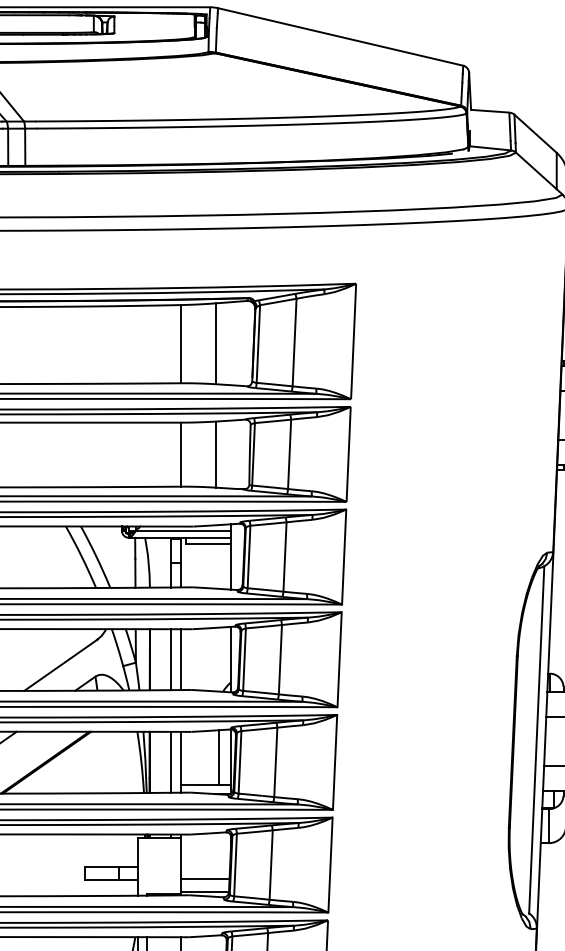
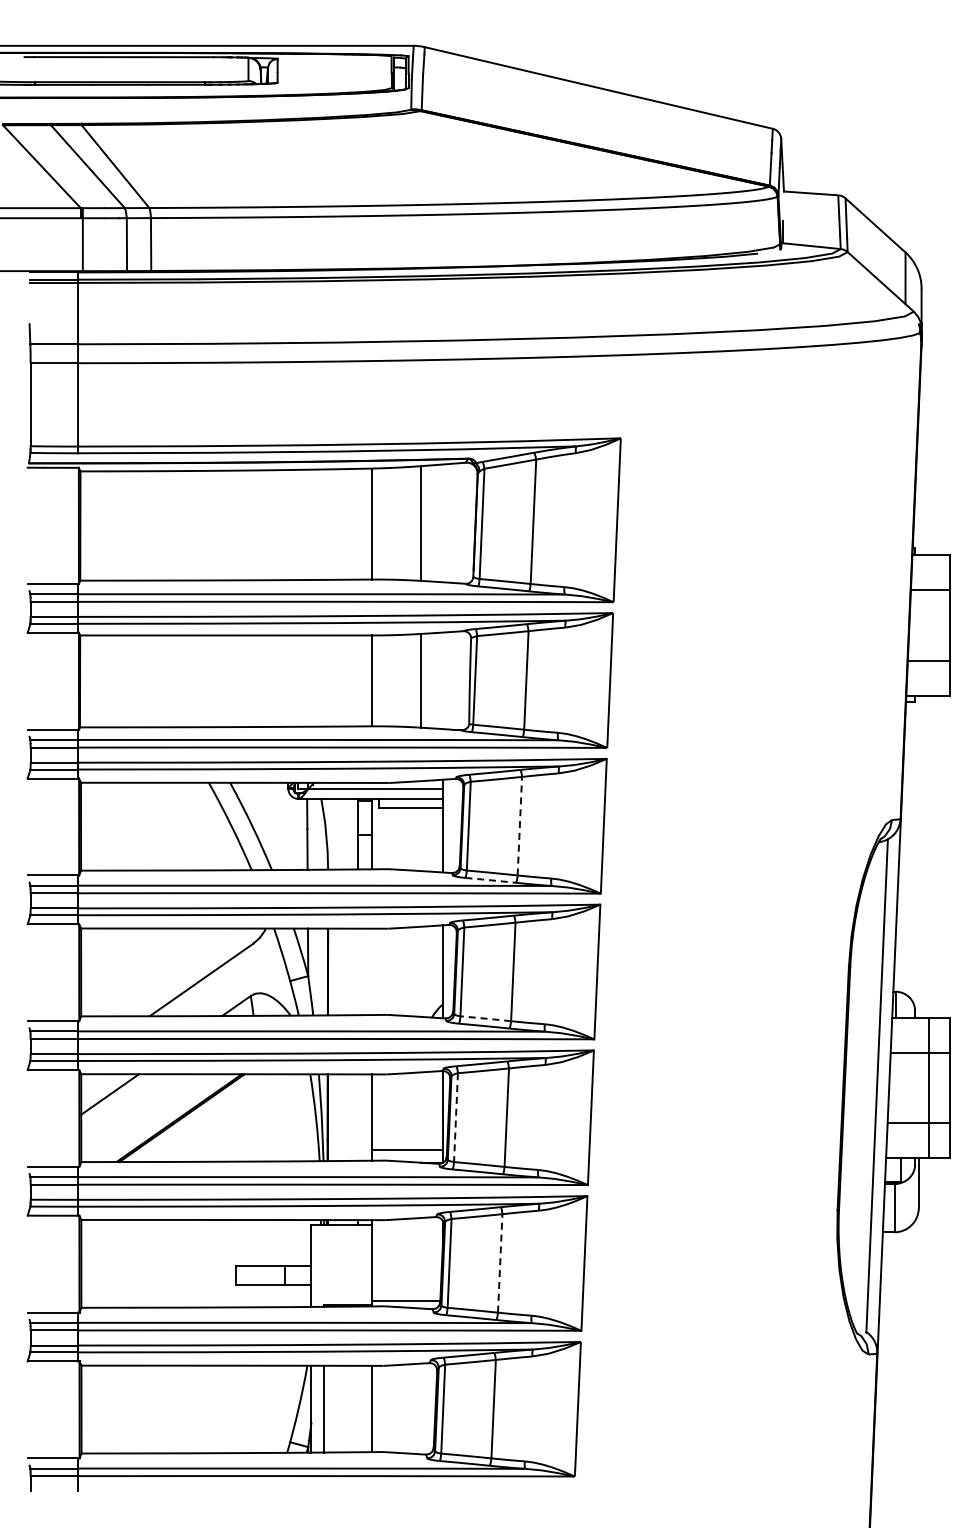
line: (284, 556) -> (519, 825), solid -> dashed
line: (264, 595) -> (490, 880), solid -> dashed
line: (170, 659) -> (357, 971), removed
line: (181, 659) -> (372, 971), removed
line: (260, 692) -> (485, 1018), solid -> dashed
line: (218, 757) -> (425, 1110), removed
line: (170, 762) -> (357, 1117), removed
line: (239, 762) -> (455, 1118), solid -> dashed
line: (271, 864) -> (500, 1262), solid -> dashed
line: (205, 879) -> (406, 1283), removed

